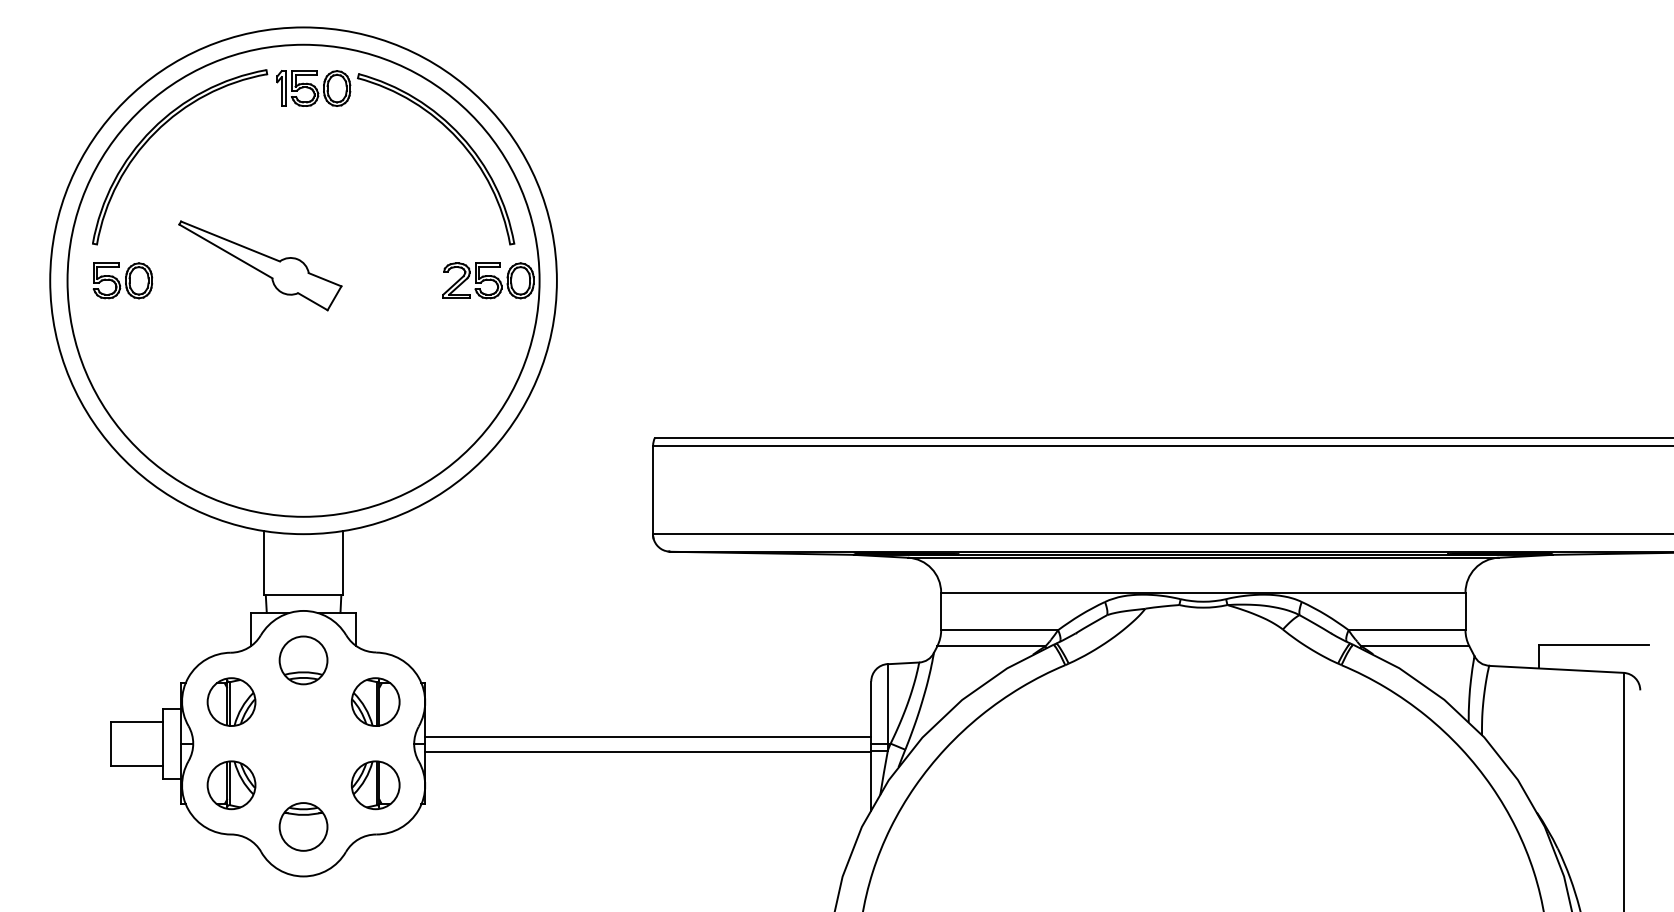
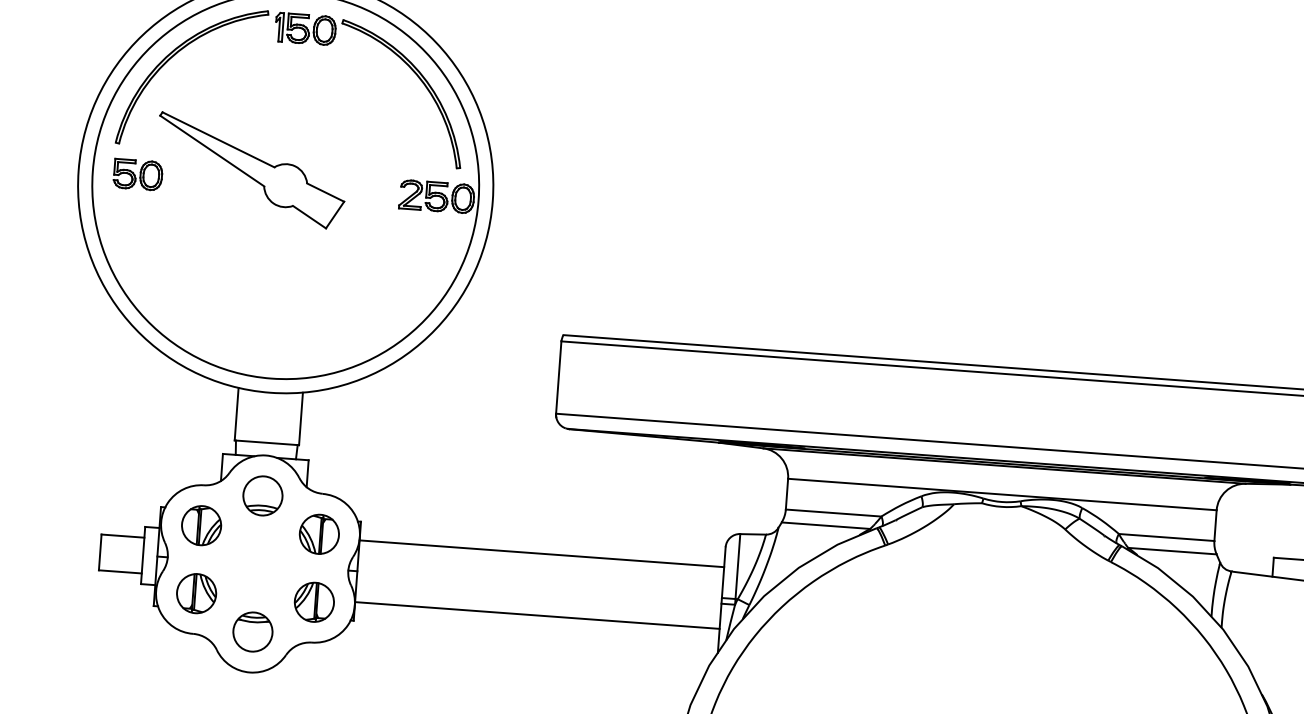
part: (260, 265) -> (251, 170), size x1.43
line: (648, 736) -> (542, 553), moved
line: (648, 752) -> (537, 615), moved

